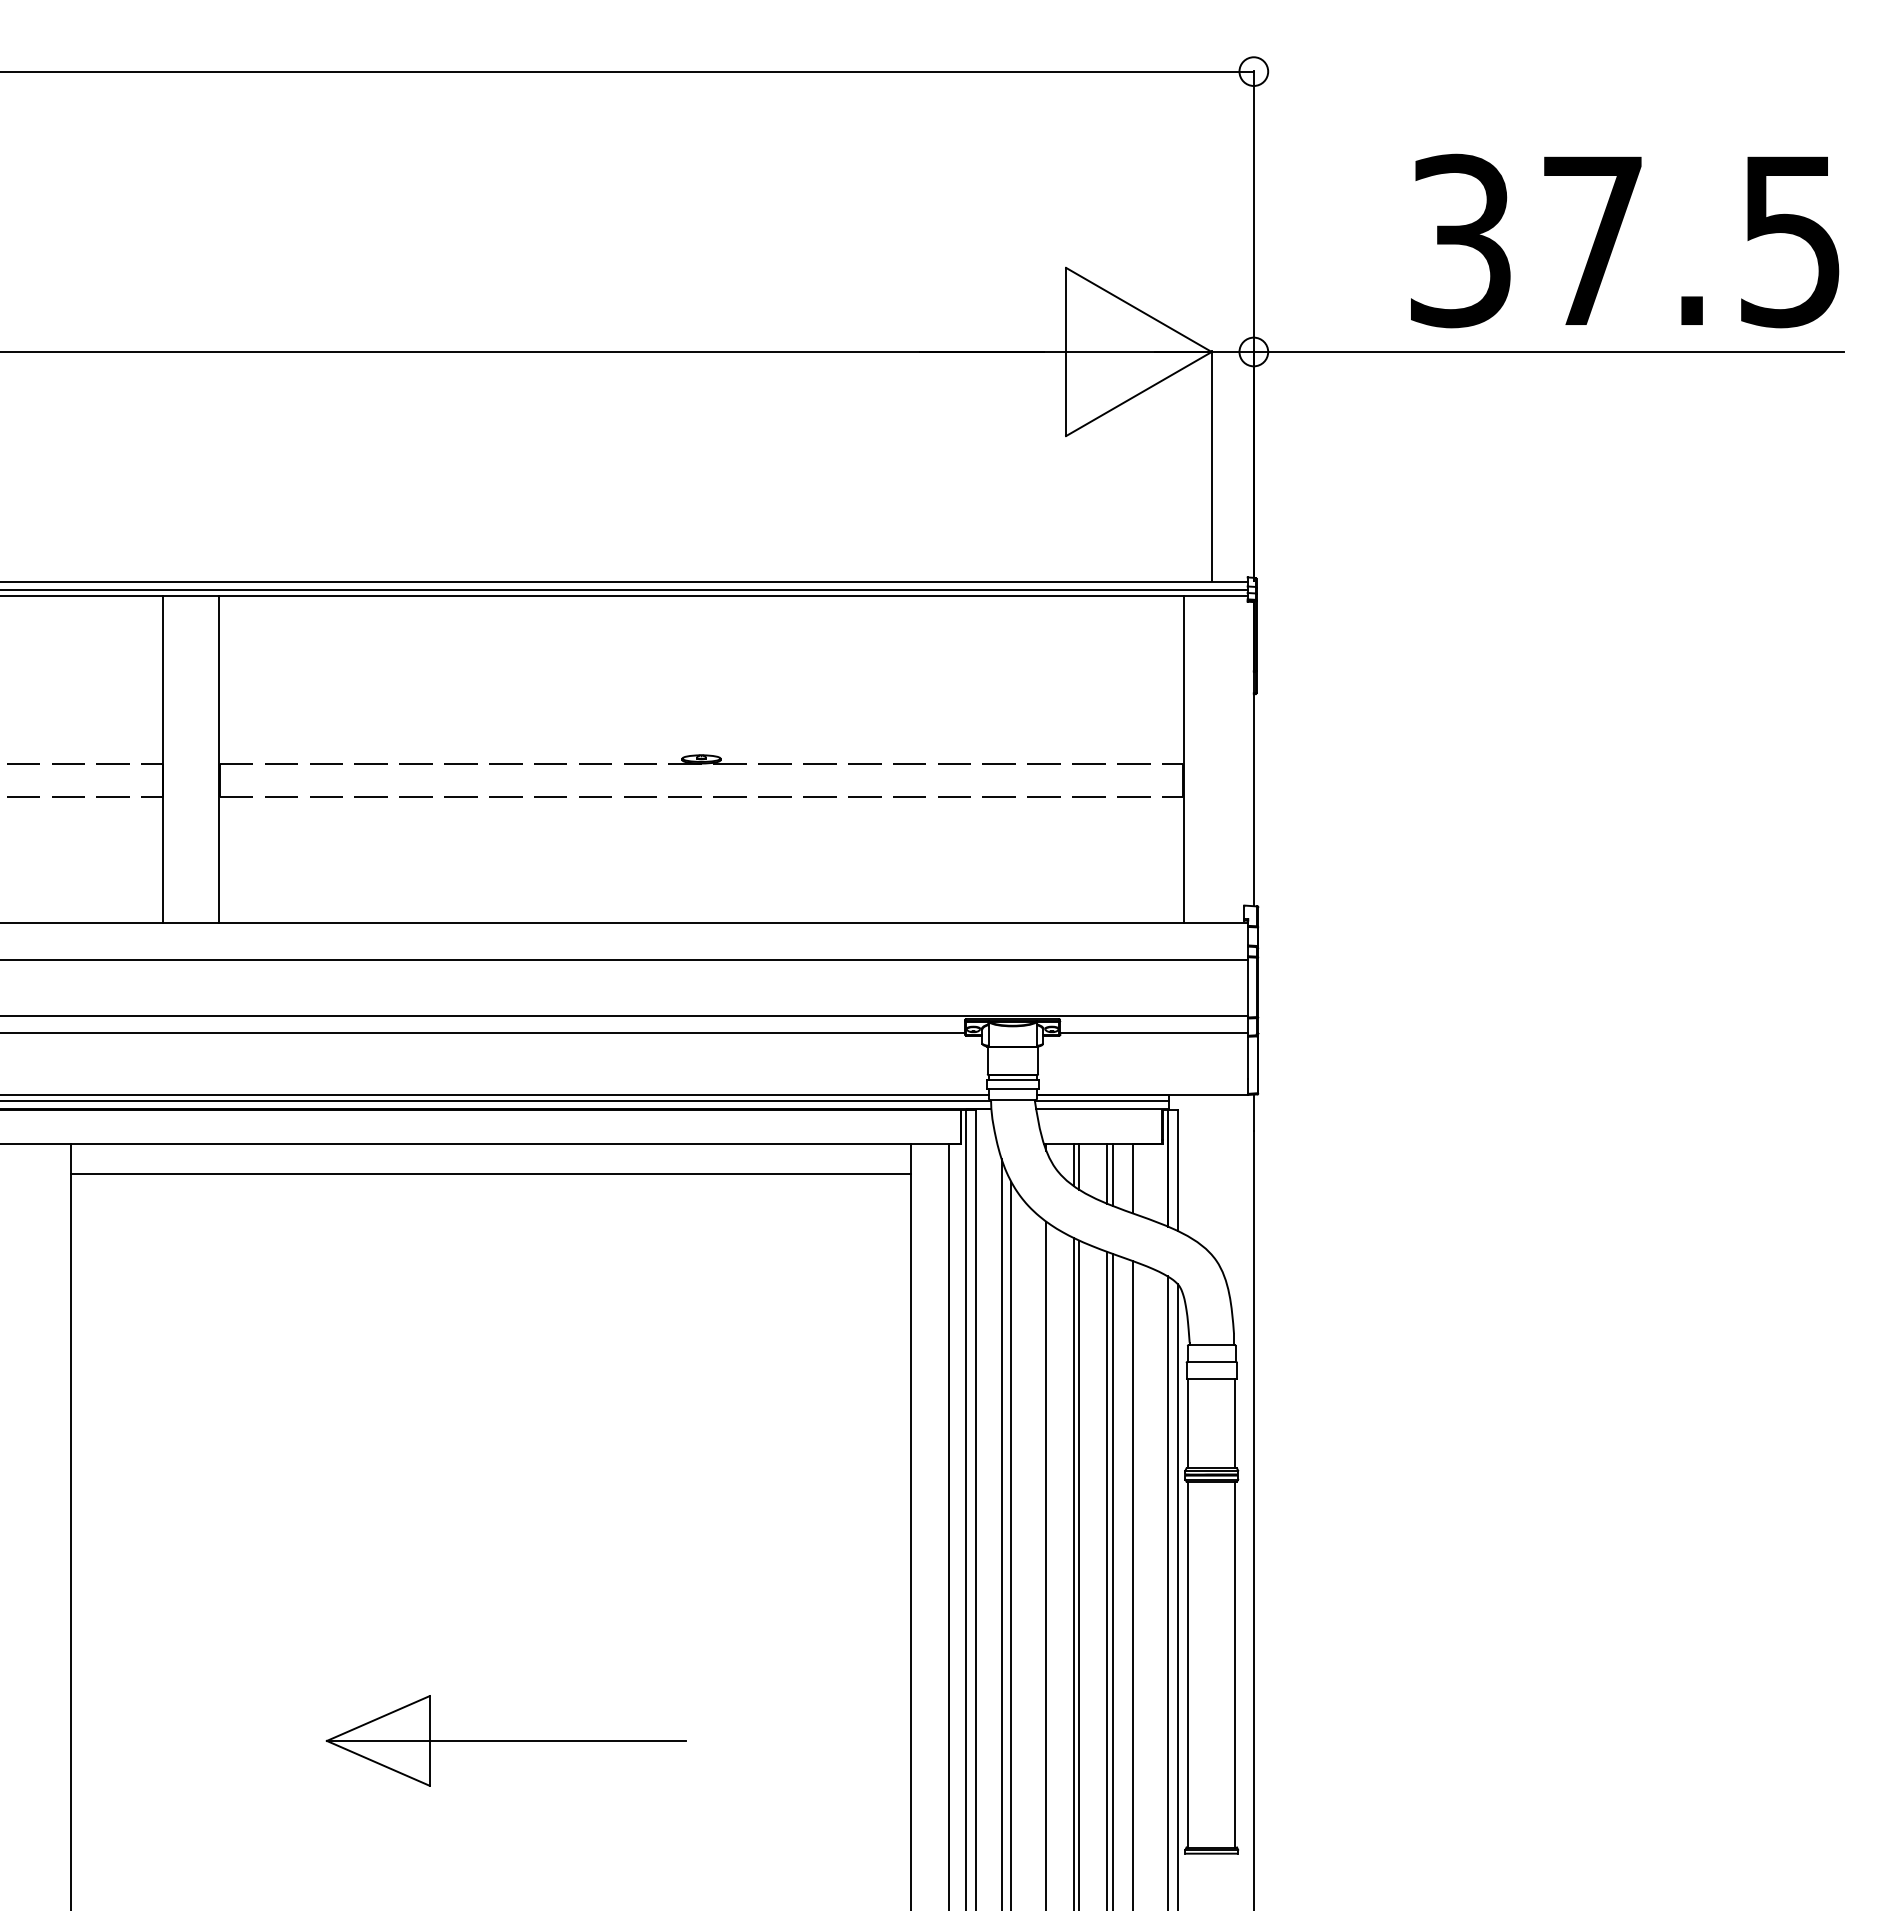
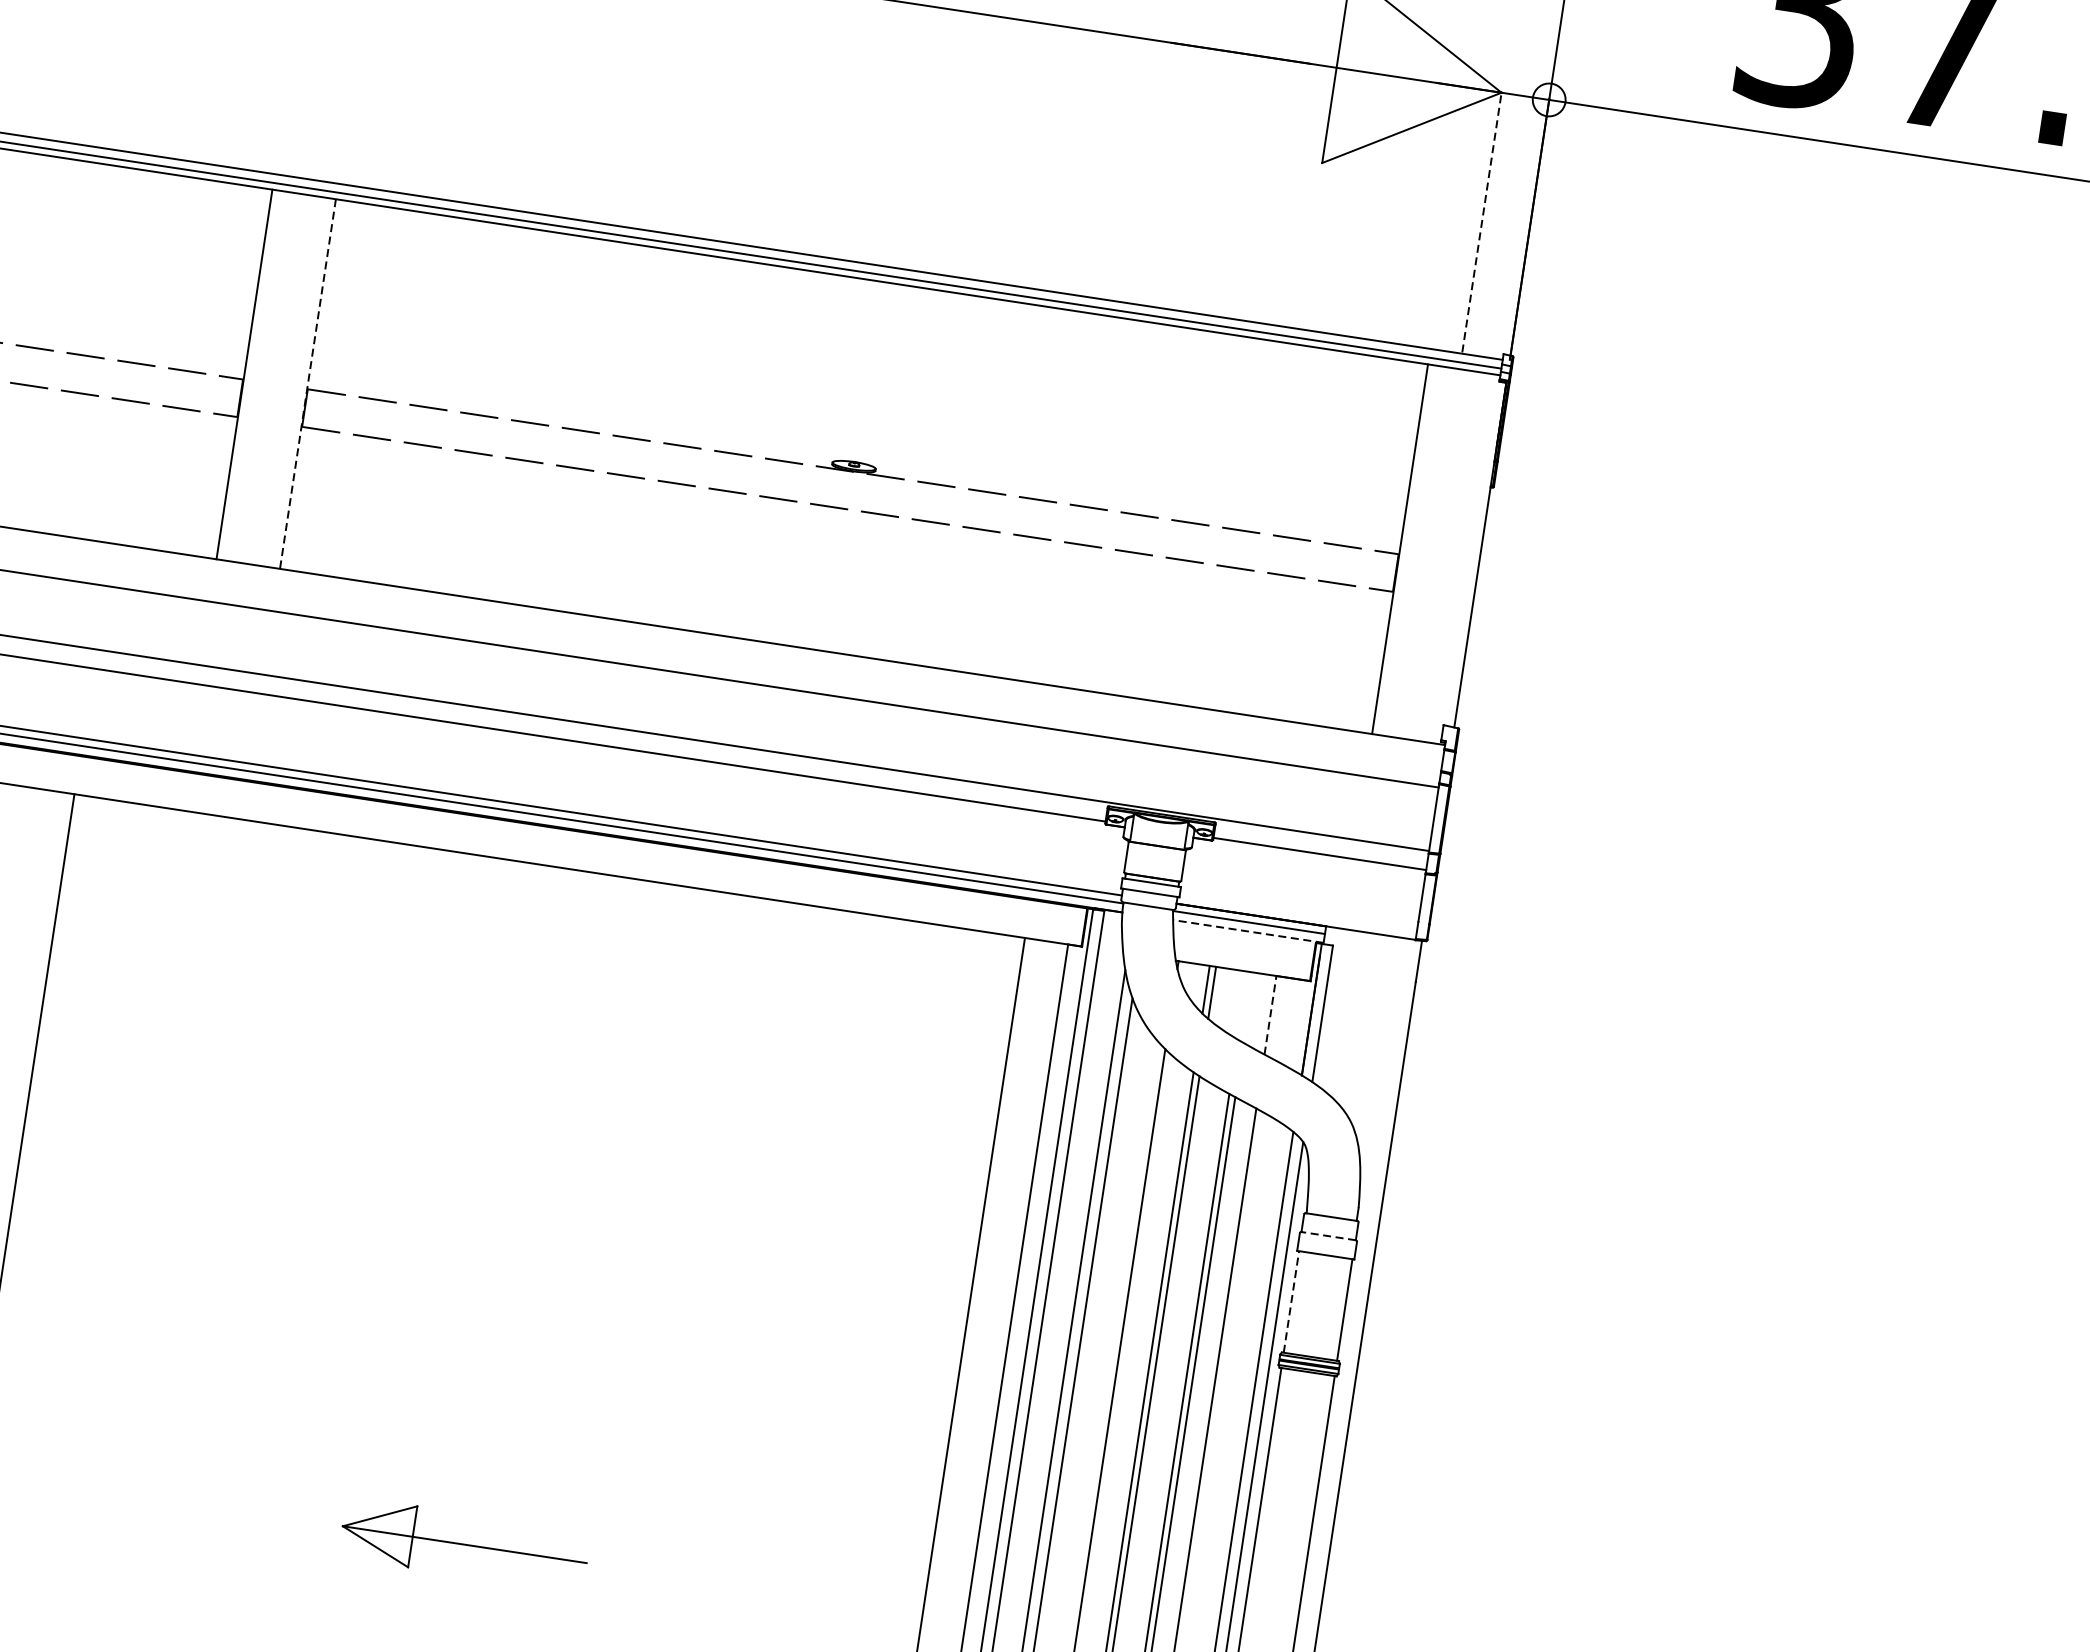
line: (1211, 465) -> (1481, 221), solid -> dashed
line: (219, 759) -> (308, 384), solid -> dashed
line: (1102, 1109) -> (1248, 931), solid -> dashed
line: (1107, 1173) -> (1242, 1005), removed
line: (490, 1174) -> (544, 900), removed
line: (1113, 1174) -> (1249, 1007), removed
line: (1132, 1178) -> (1270, 1015), solid -> dashed
line: (1211, 1361) -> (1328, 1235), solid -> dashed
line: (1188, 1423) -> (1291, 1302), solid -> dashed
part: (505, 1740) -> (464, 1544), size x0.6

